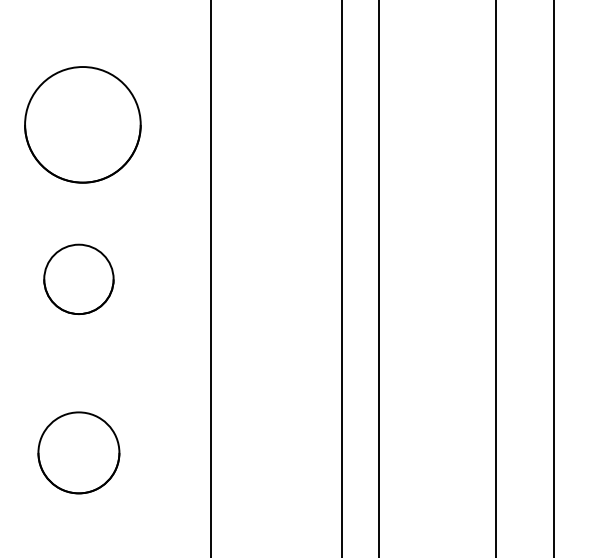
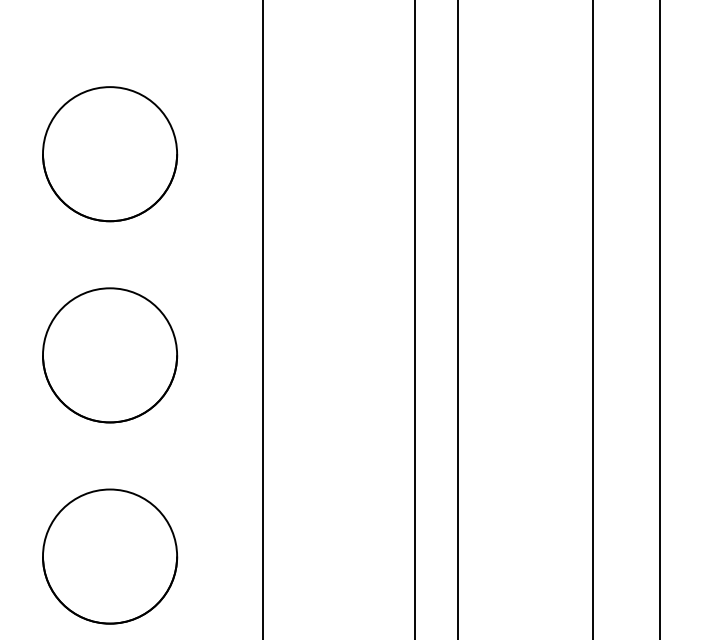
circle: (82, 124) -> (109, 153), moved
part: (78, 279) -> (109, 355), size x1.67
circle: (78, 452) -> (109, 556), size x1.43

